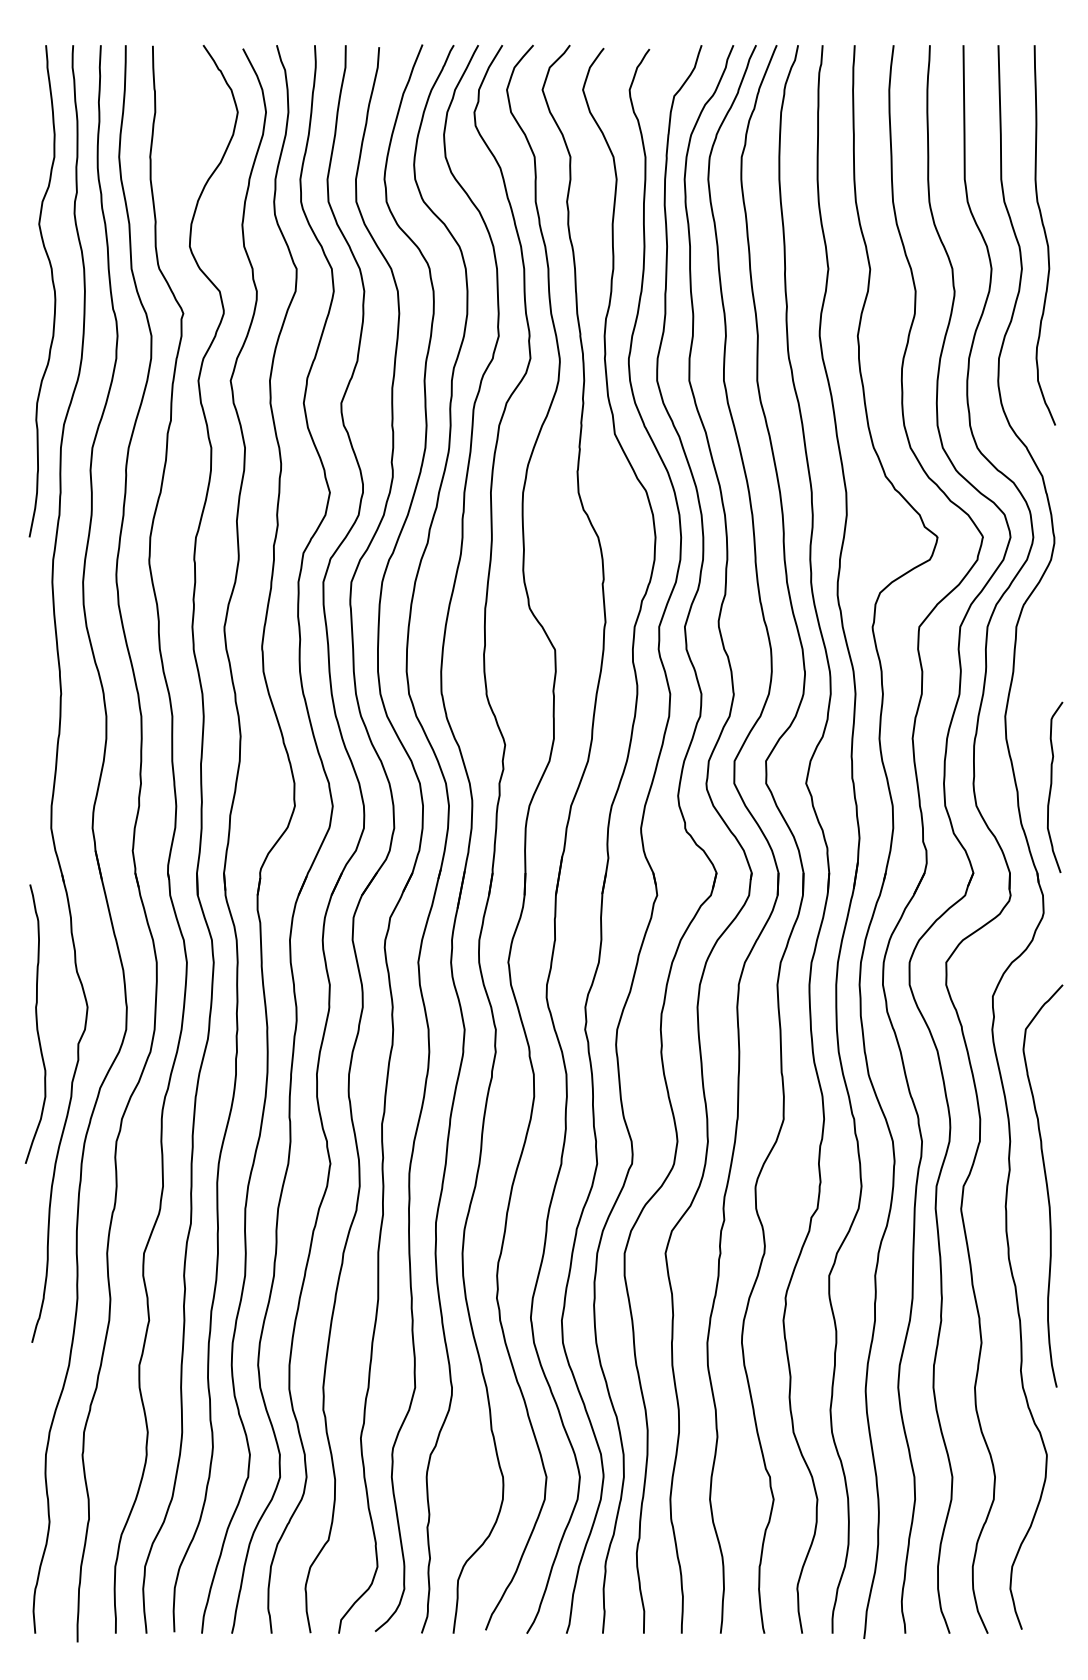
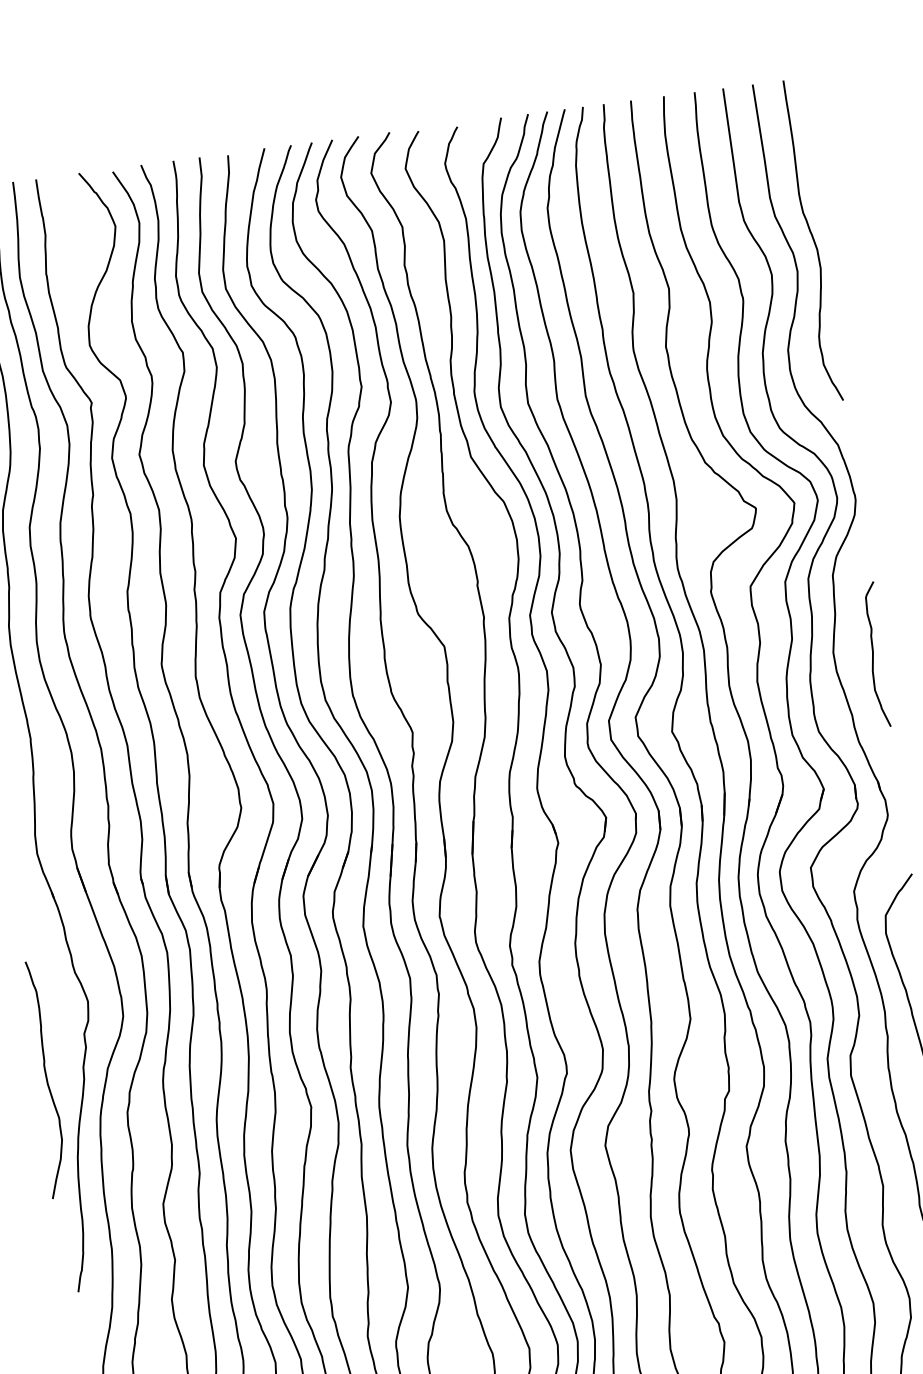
curve: (1052, 784) -> (874, 652), moved
curve: (36, 1023) -> (46, 1078), moved

